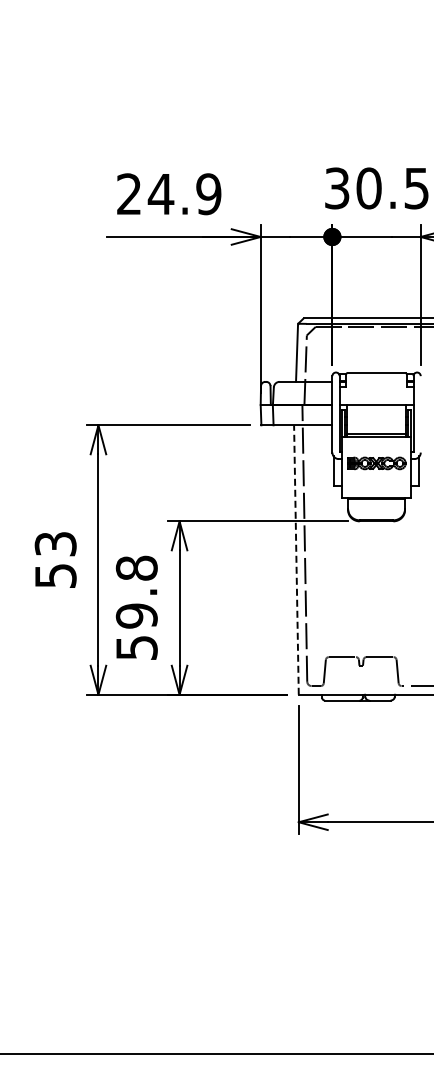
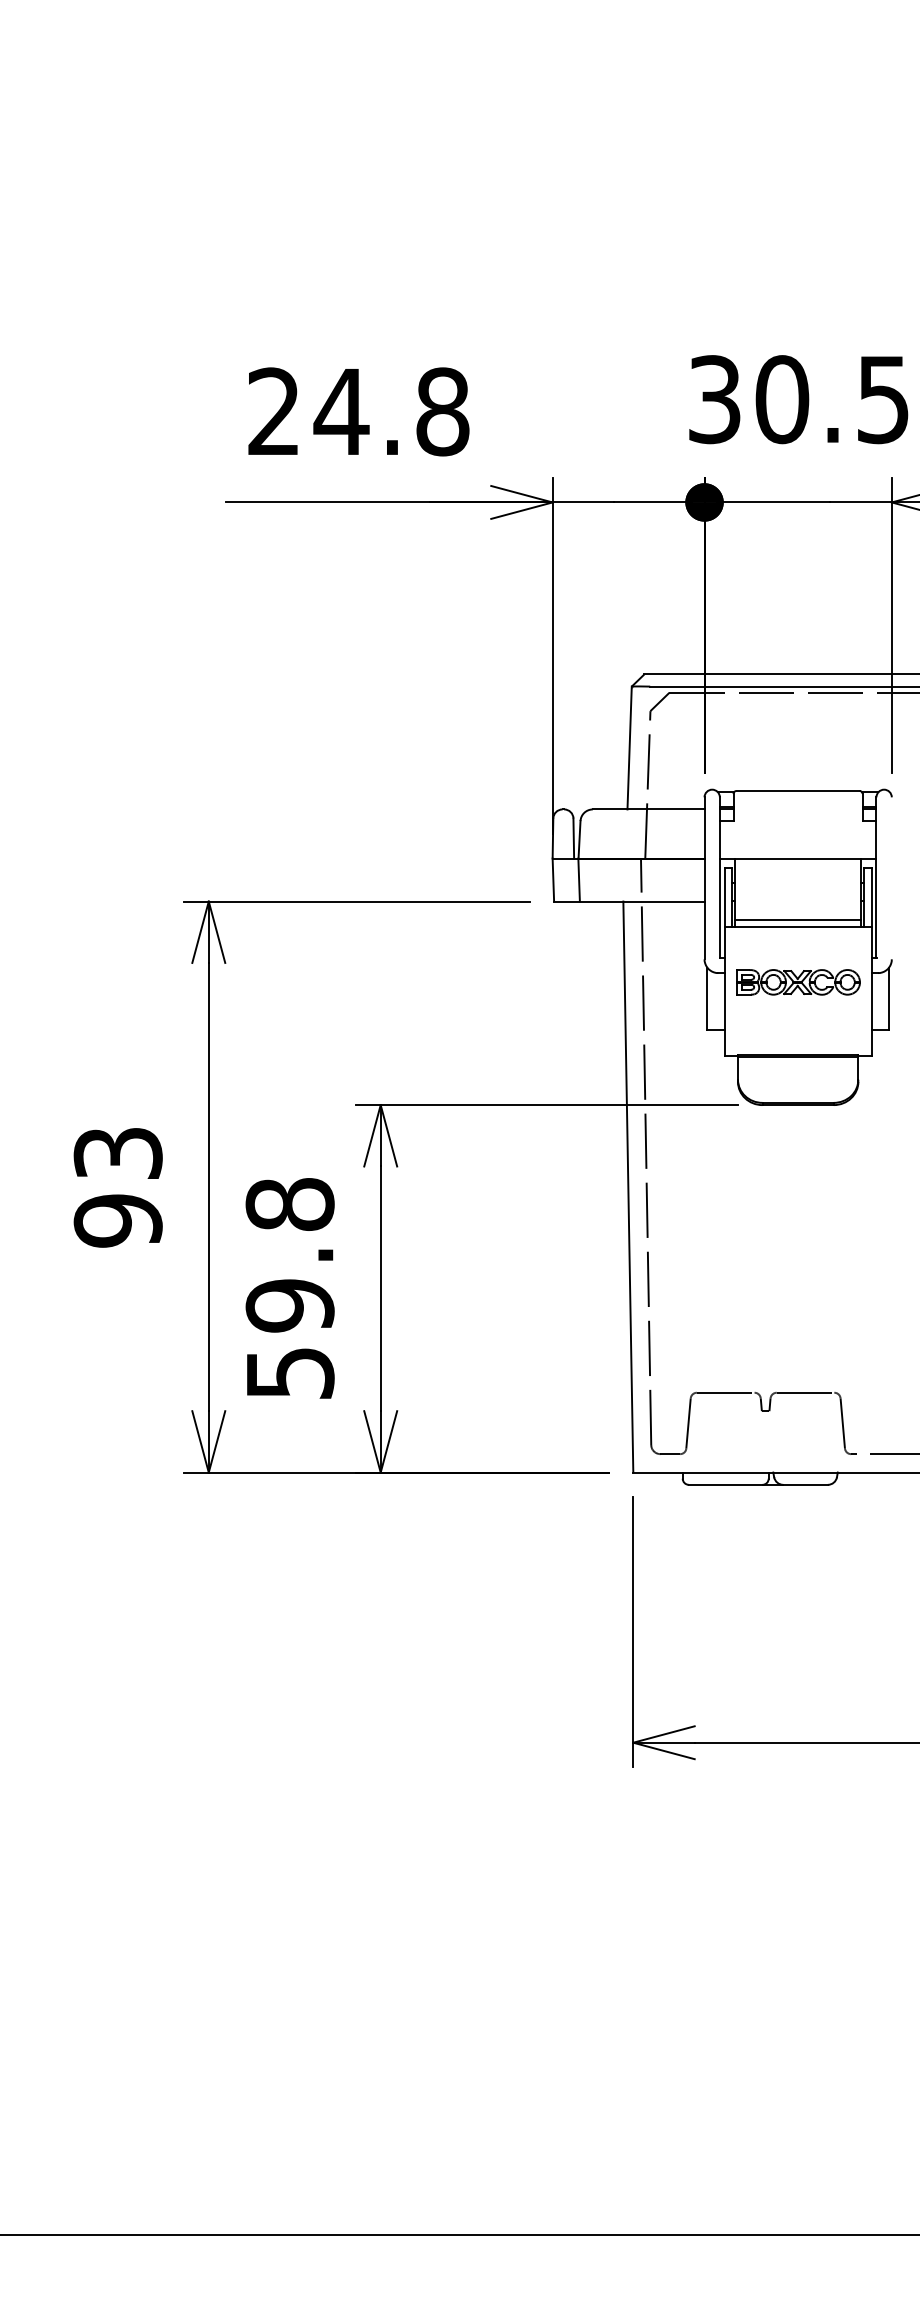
text: (208, 194) -> (441, 412), 24.9 -> 24.8
line: (296, 560) -> (628, 1188), dashed -> solid
text: (55, 575) -> (117, 1219), 53 -> 93

